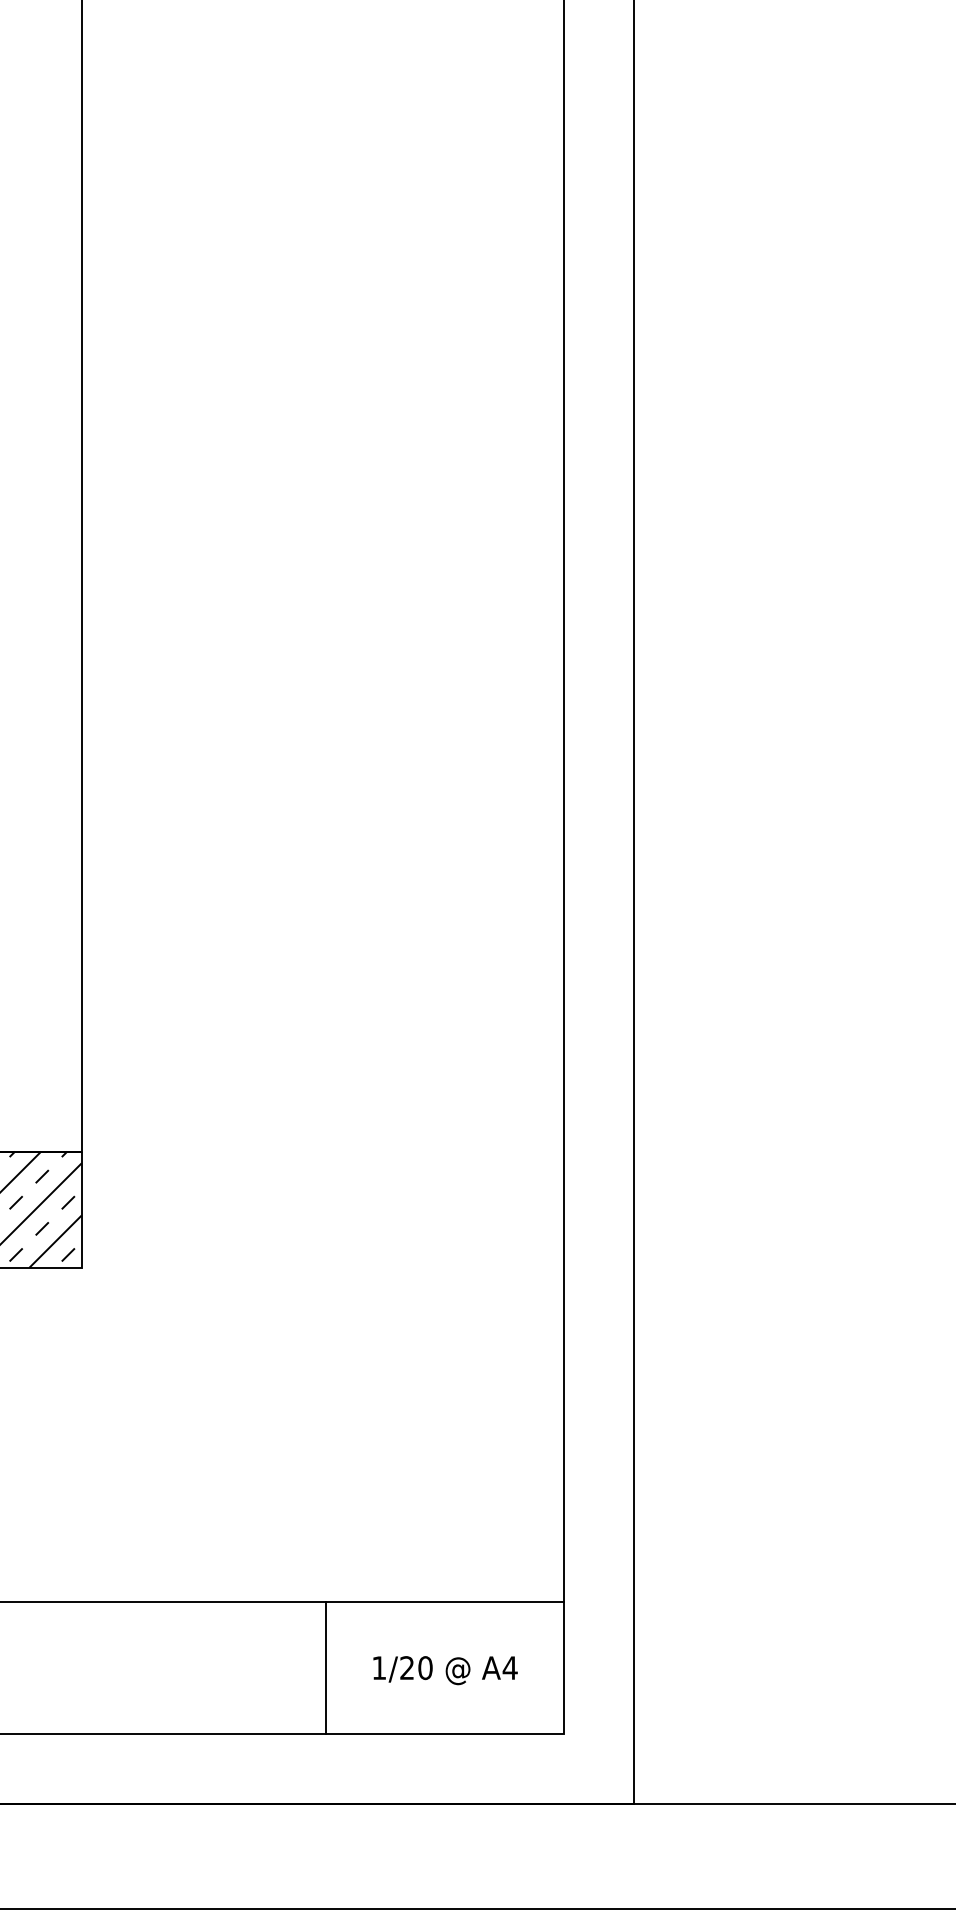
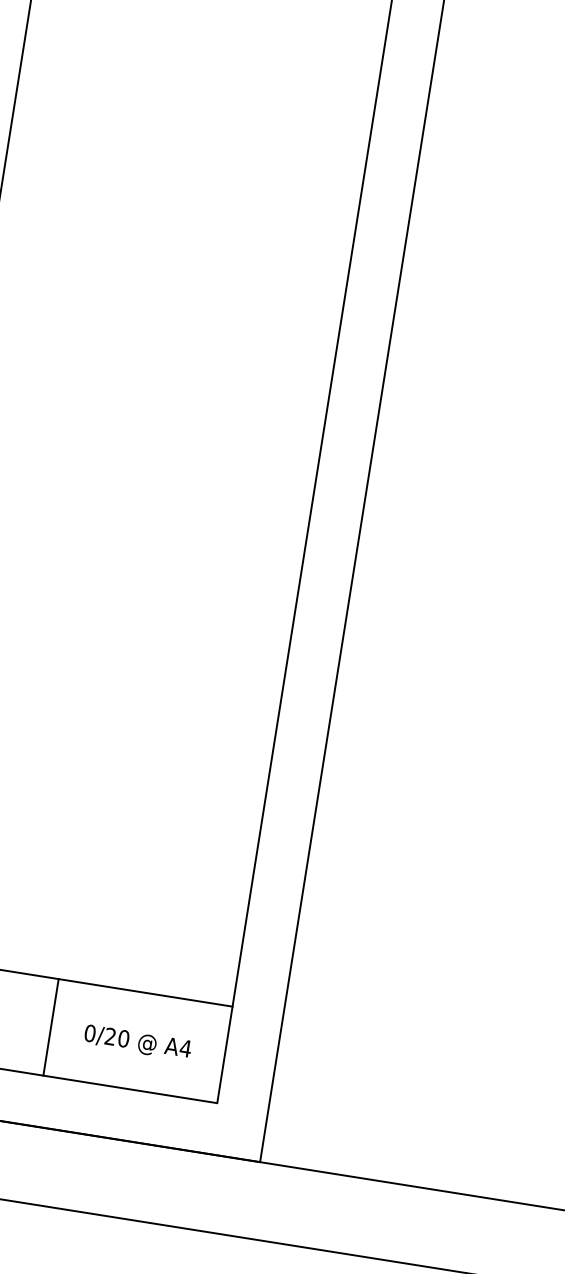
text: (379, 1668) -> (90, 1033), 1/20 -> 0/20

